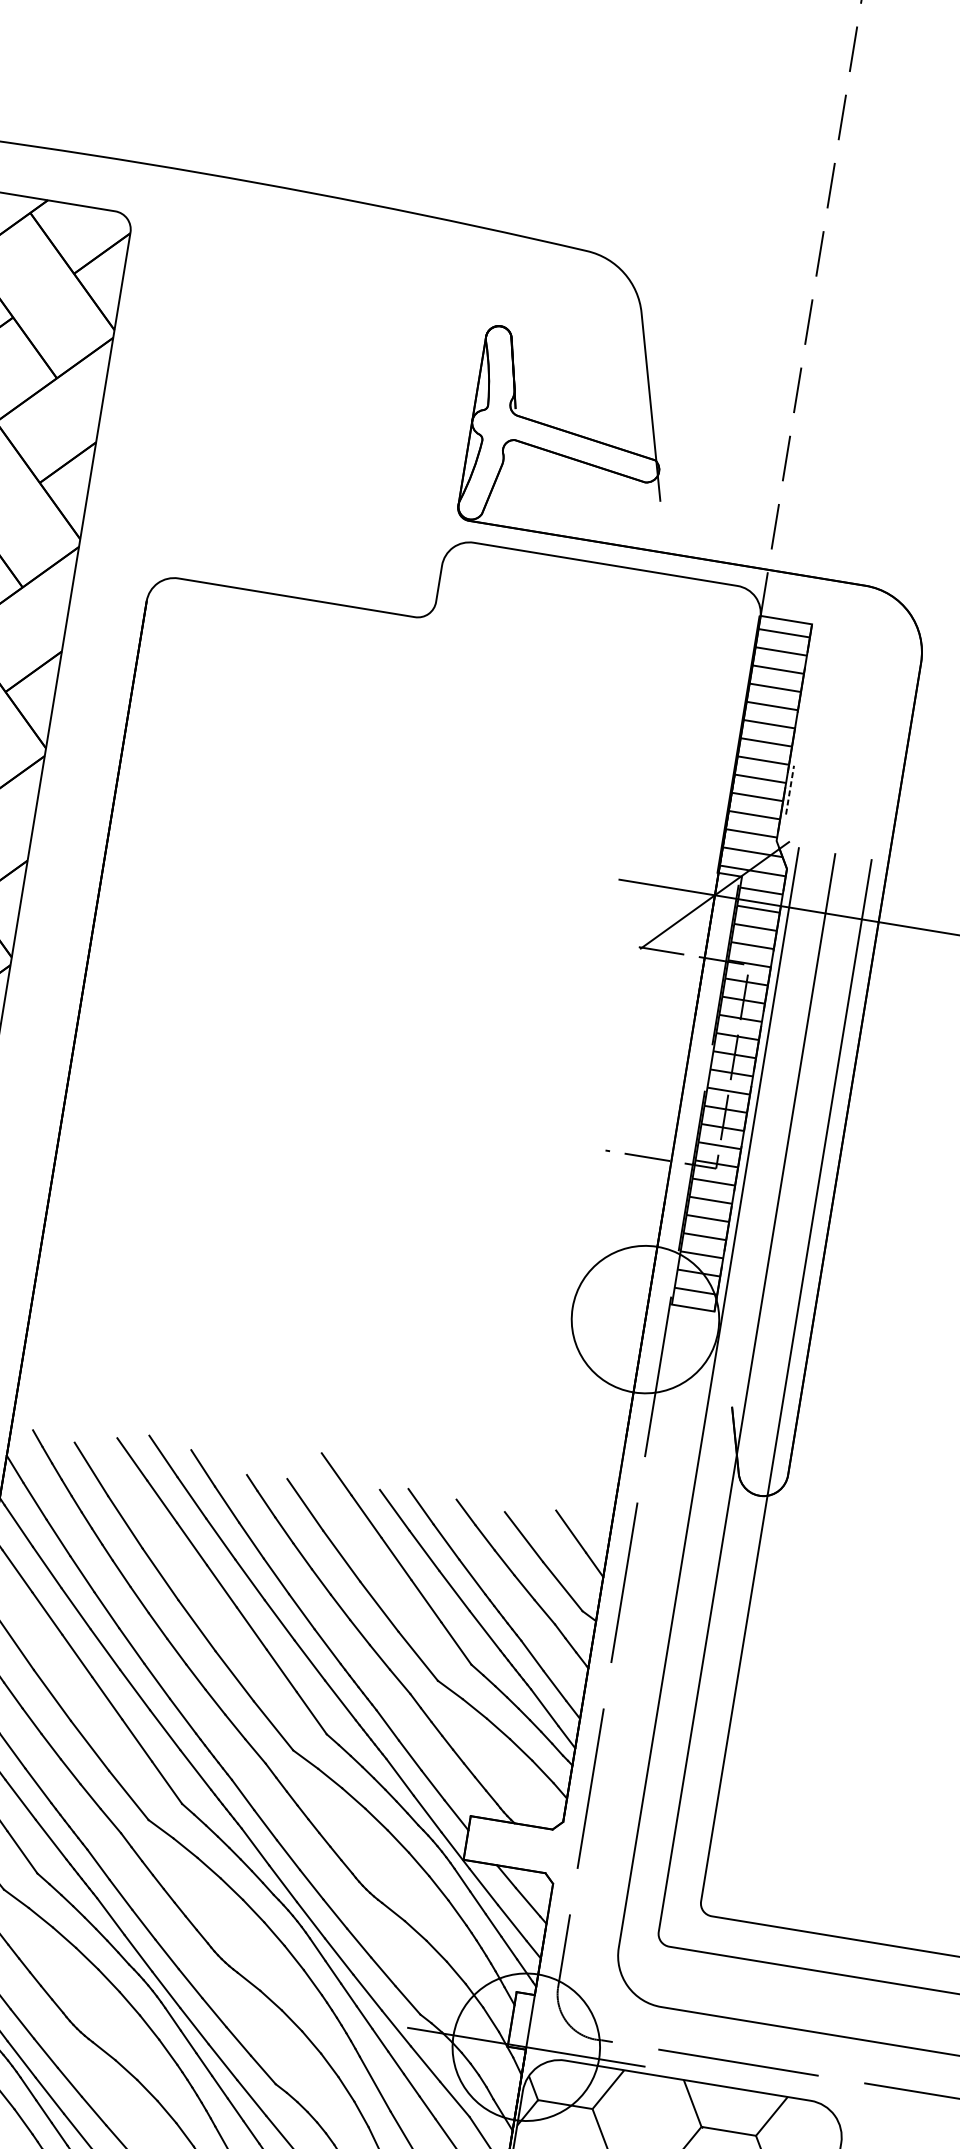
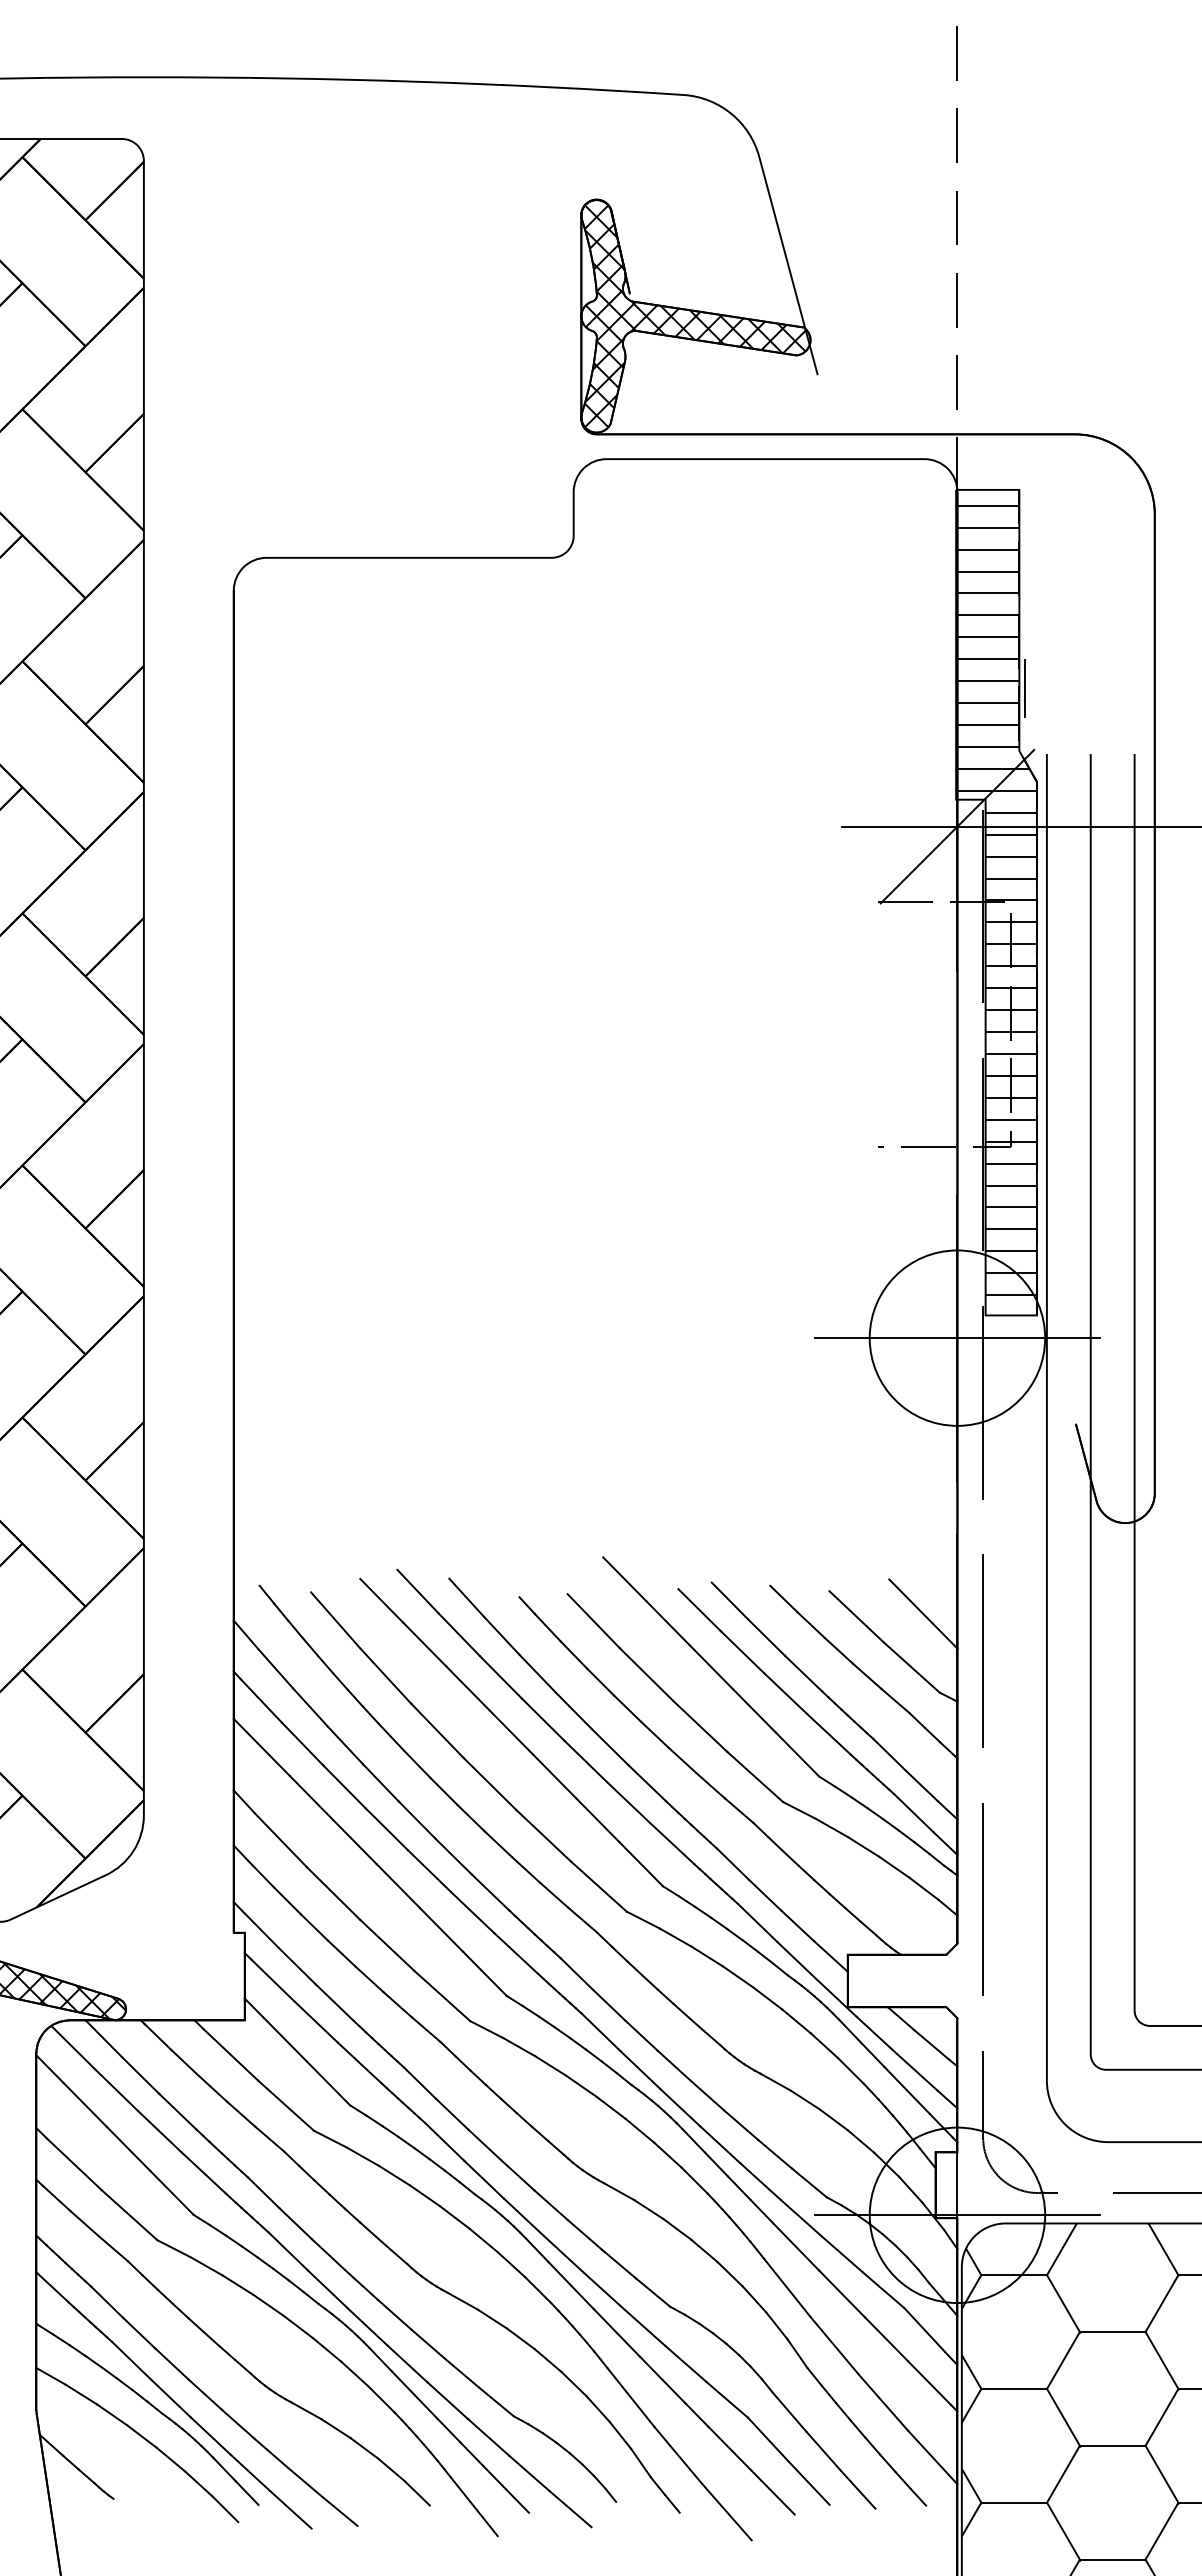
hatch: (566, 436) -> (695, 316), added
line: (790, 789) -> (1025, 688), dashed -> solid
line: (644, 1319) -> (956, 1338), added

